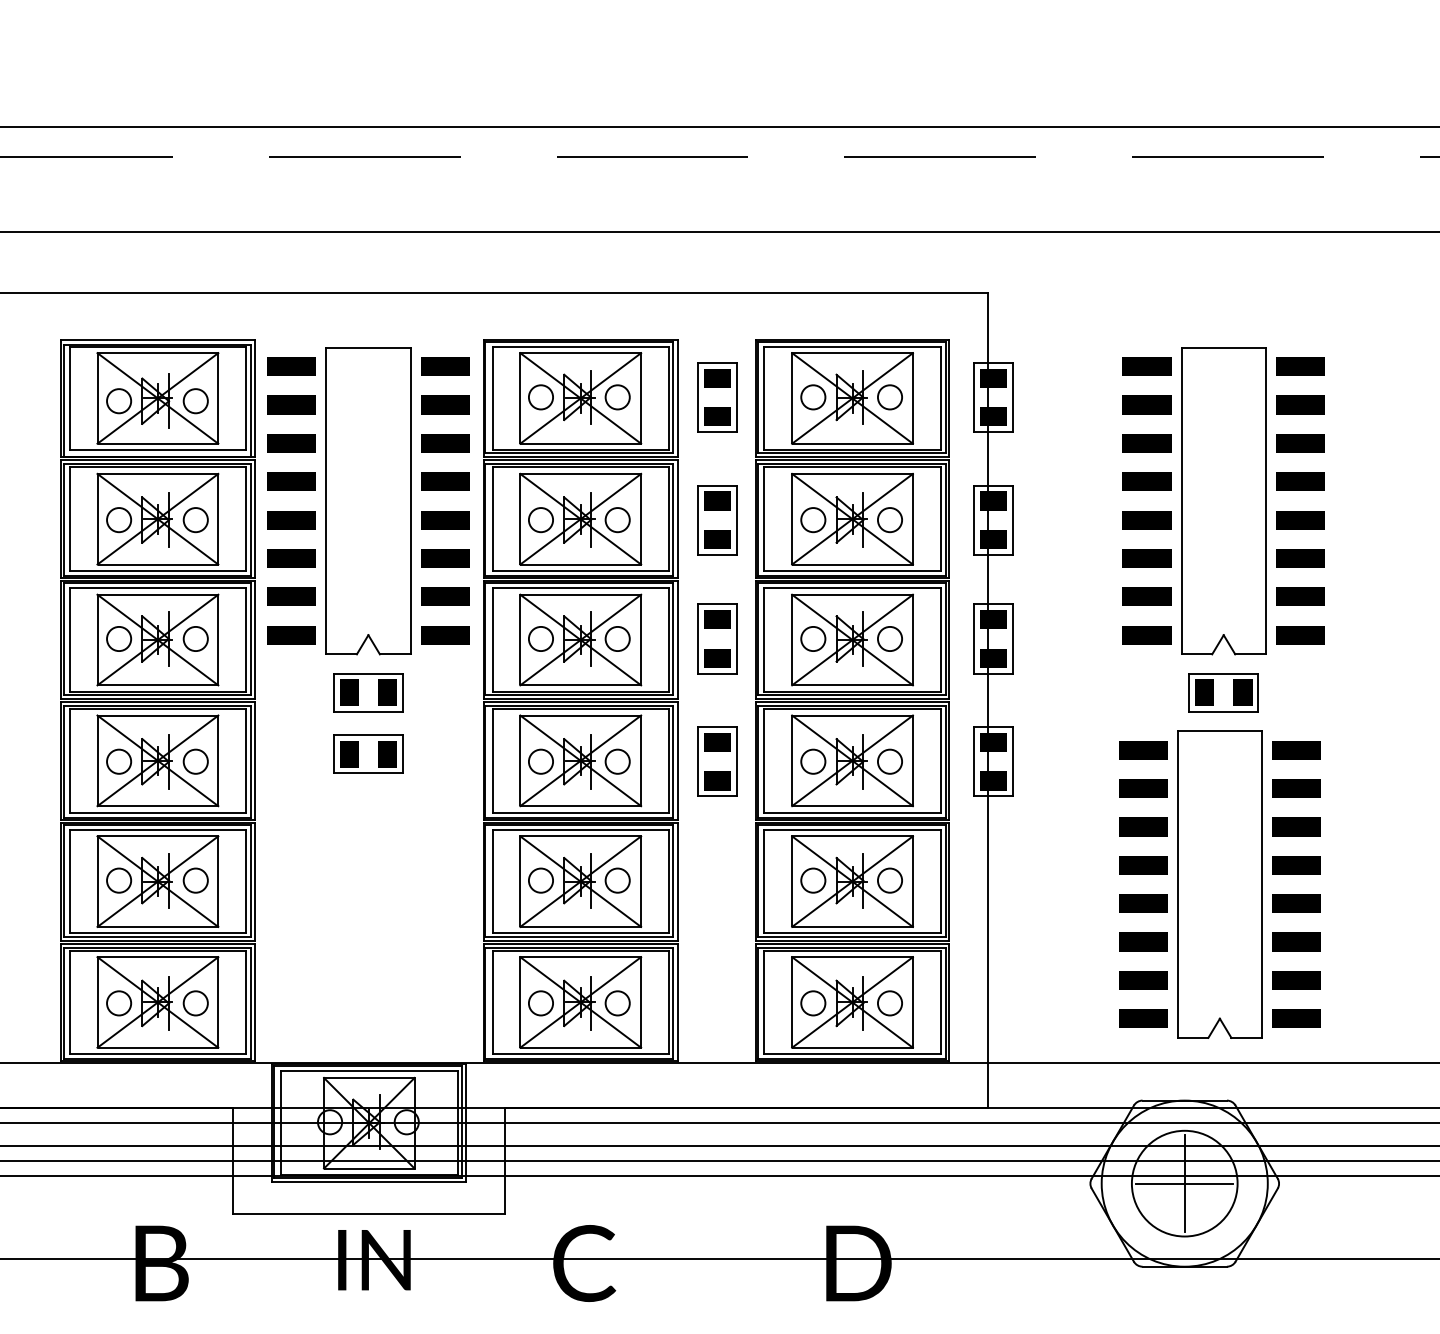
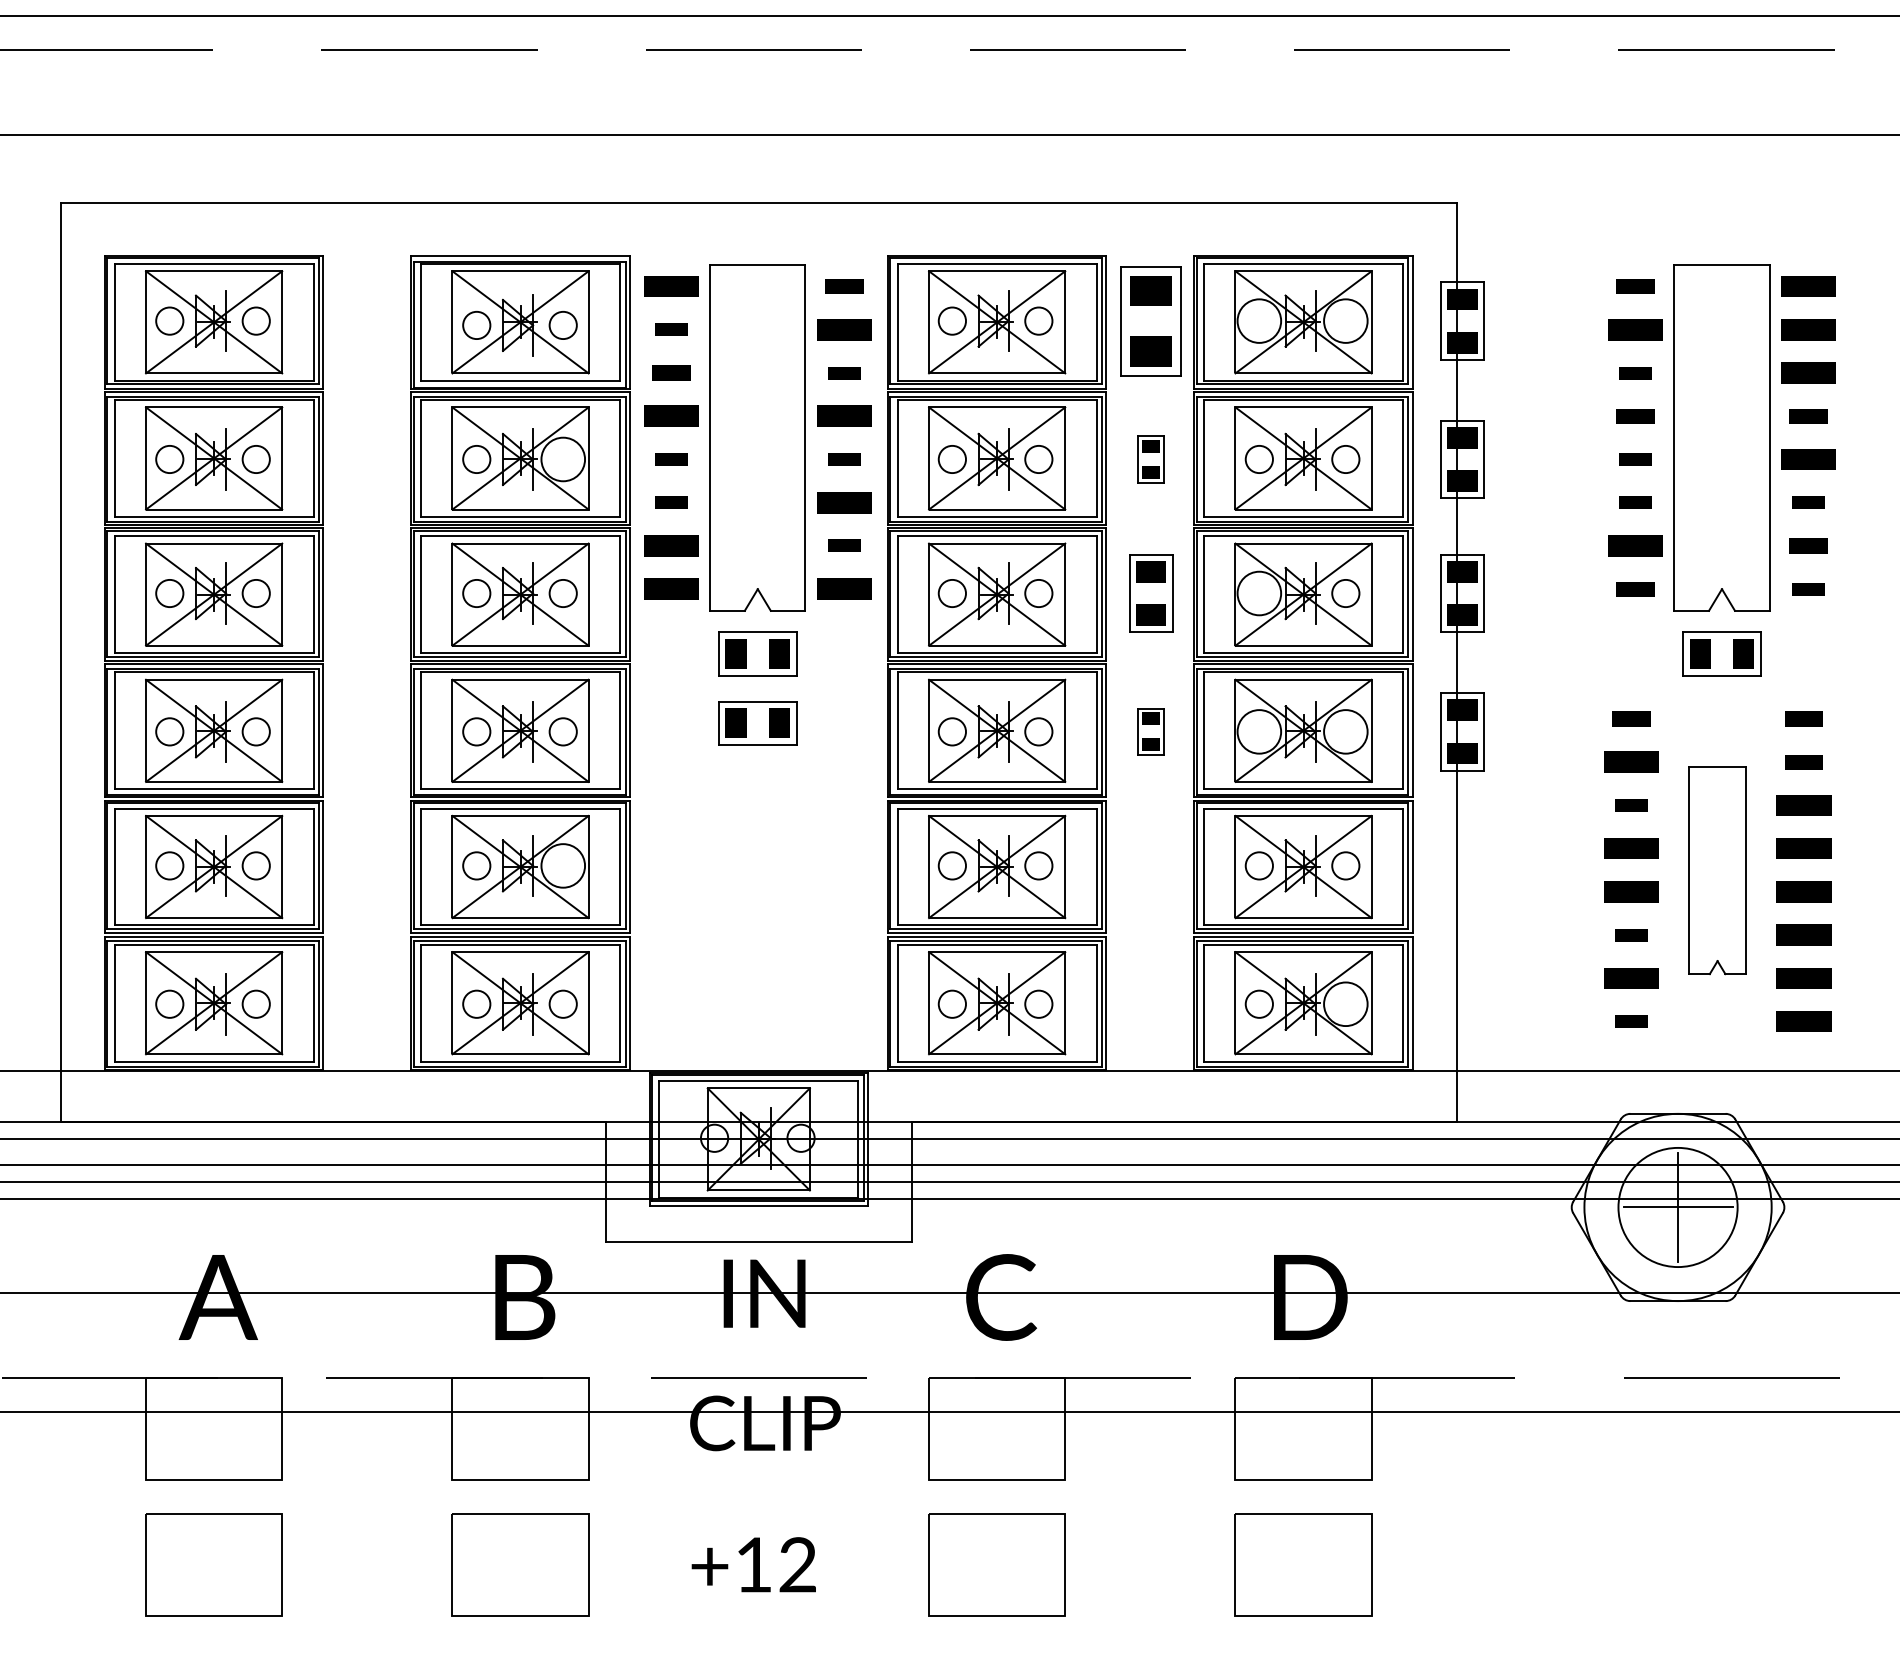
part: (445, 366) -> (844, 286), size x0.7
part: (1147, 366) -> (1635, 286), size x0.7
part: (717, 396) -> (1151, 320), size x1.4
circle: (812, 396) -> (1258, 320), size x1.6
circle: (889, 396) -> (1345, 320), size x1.6
part: (291, 404) -> (671, 329), size x0.6
part: (291, 442) -> (671, 372), size x0.7
part: (445, 442) -> (844, 372), size x0.6
part: (1147, 442) -> (1635, 372), size x0.6
part: (1147, 481) -> (1635, 415), size x0.7
part: (1300, 481) -> (1808, 415), size x0.7
circle: (195, 520) -> (562, 459), size x1.6
part: (291, 520) -> (671, 459), size x0.6
part: (445, 520) -> (844, 459), size x0.6
part: (717, 520) -> (1151, 459), size x0.6
part: (1147, 520) -> (1635, 459), size x0.6
part: (291, 558) -> (671, 502), size x0.6
part: (1147, 558) -> (1635, 502), size x0.6
part: (1300, 558) -> (1808, 502), size x0.6
part: (445, 596) -> (844, 545), size x0.6
part: (1300, 596) -> (1808, 545), size x0.7
part: (1147, 634) -> (1635, 588), size x0.7
part: (1300, 634) -> (1808, 588), size x0.6
circle: (812, 638) -> (1258, 593), size x1.6
part: (1143, 749) -> (1631, 718), size x0.7
part: (1296, 749) -> (1803, 718), size x0.7
part: (717, 761) -> (1151, 731), size x0.6
circle: (812, 761) -> (1258, 731), size x1.6
circle: (889, 761) -> (1345, 731), size x1.6
part: (1296, 788) -> (1803, 761), size x0.7
part: (1143, 827) -> (1631, 805), size x0.6
circle: (195, 880) -> (562, 865), size x1.6
part: (1219, 884) -> (1717, 870), size x0.6
part: (1143, 941) -> (1631, 934), size x0.6
circle: (889, 1002) -> (1345, 1003), size x1.6
part: (1143, 1018) -> (1631, 1021), size x0.6

